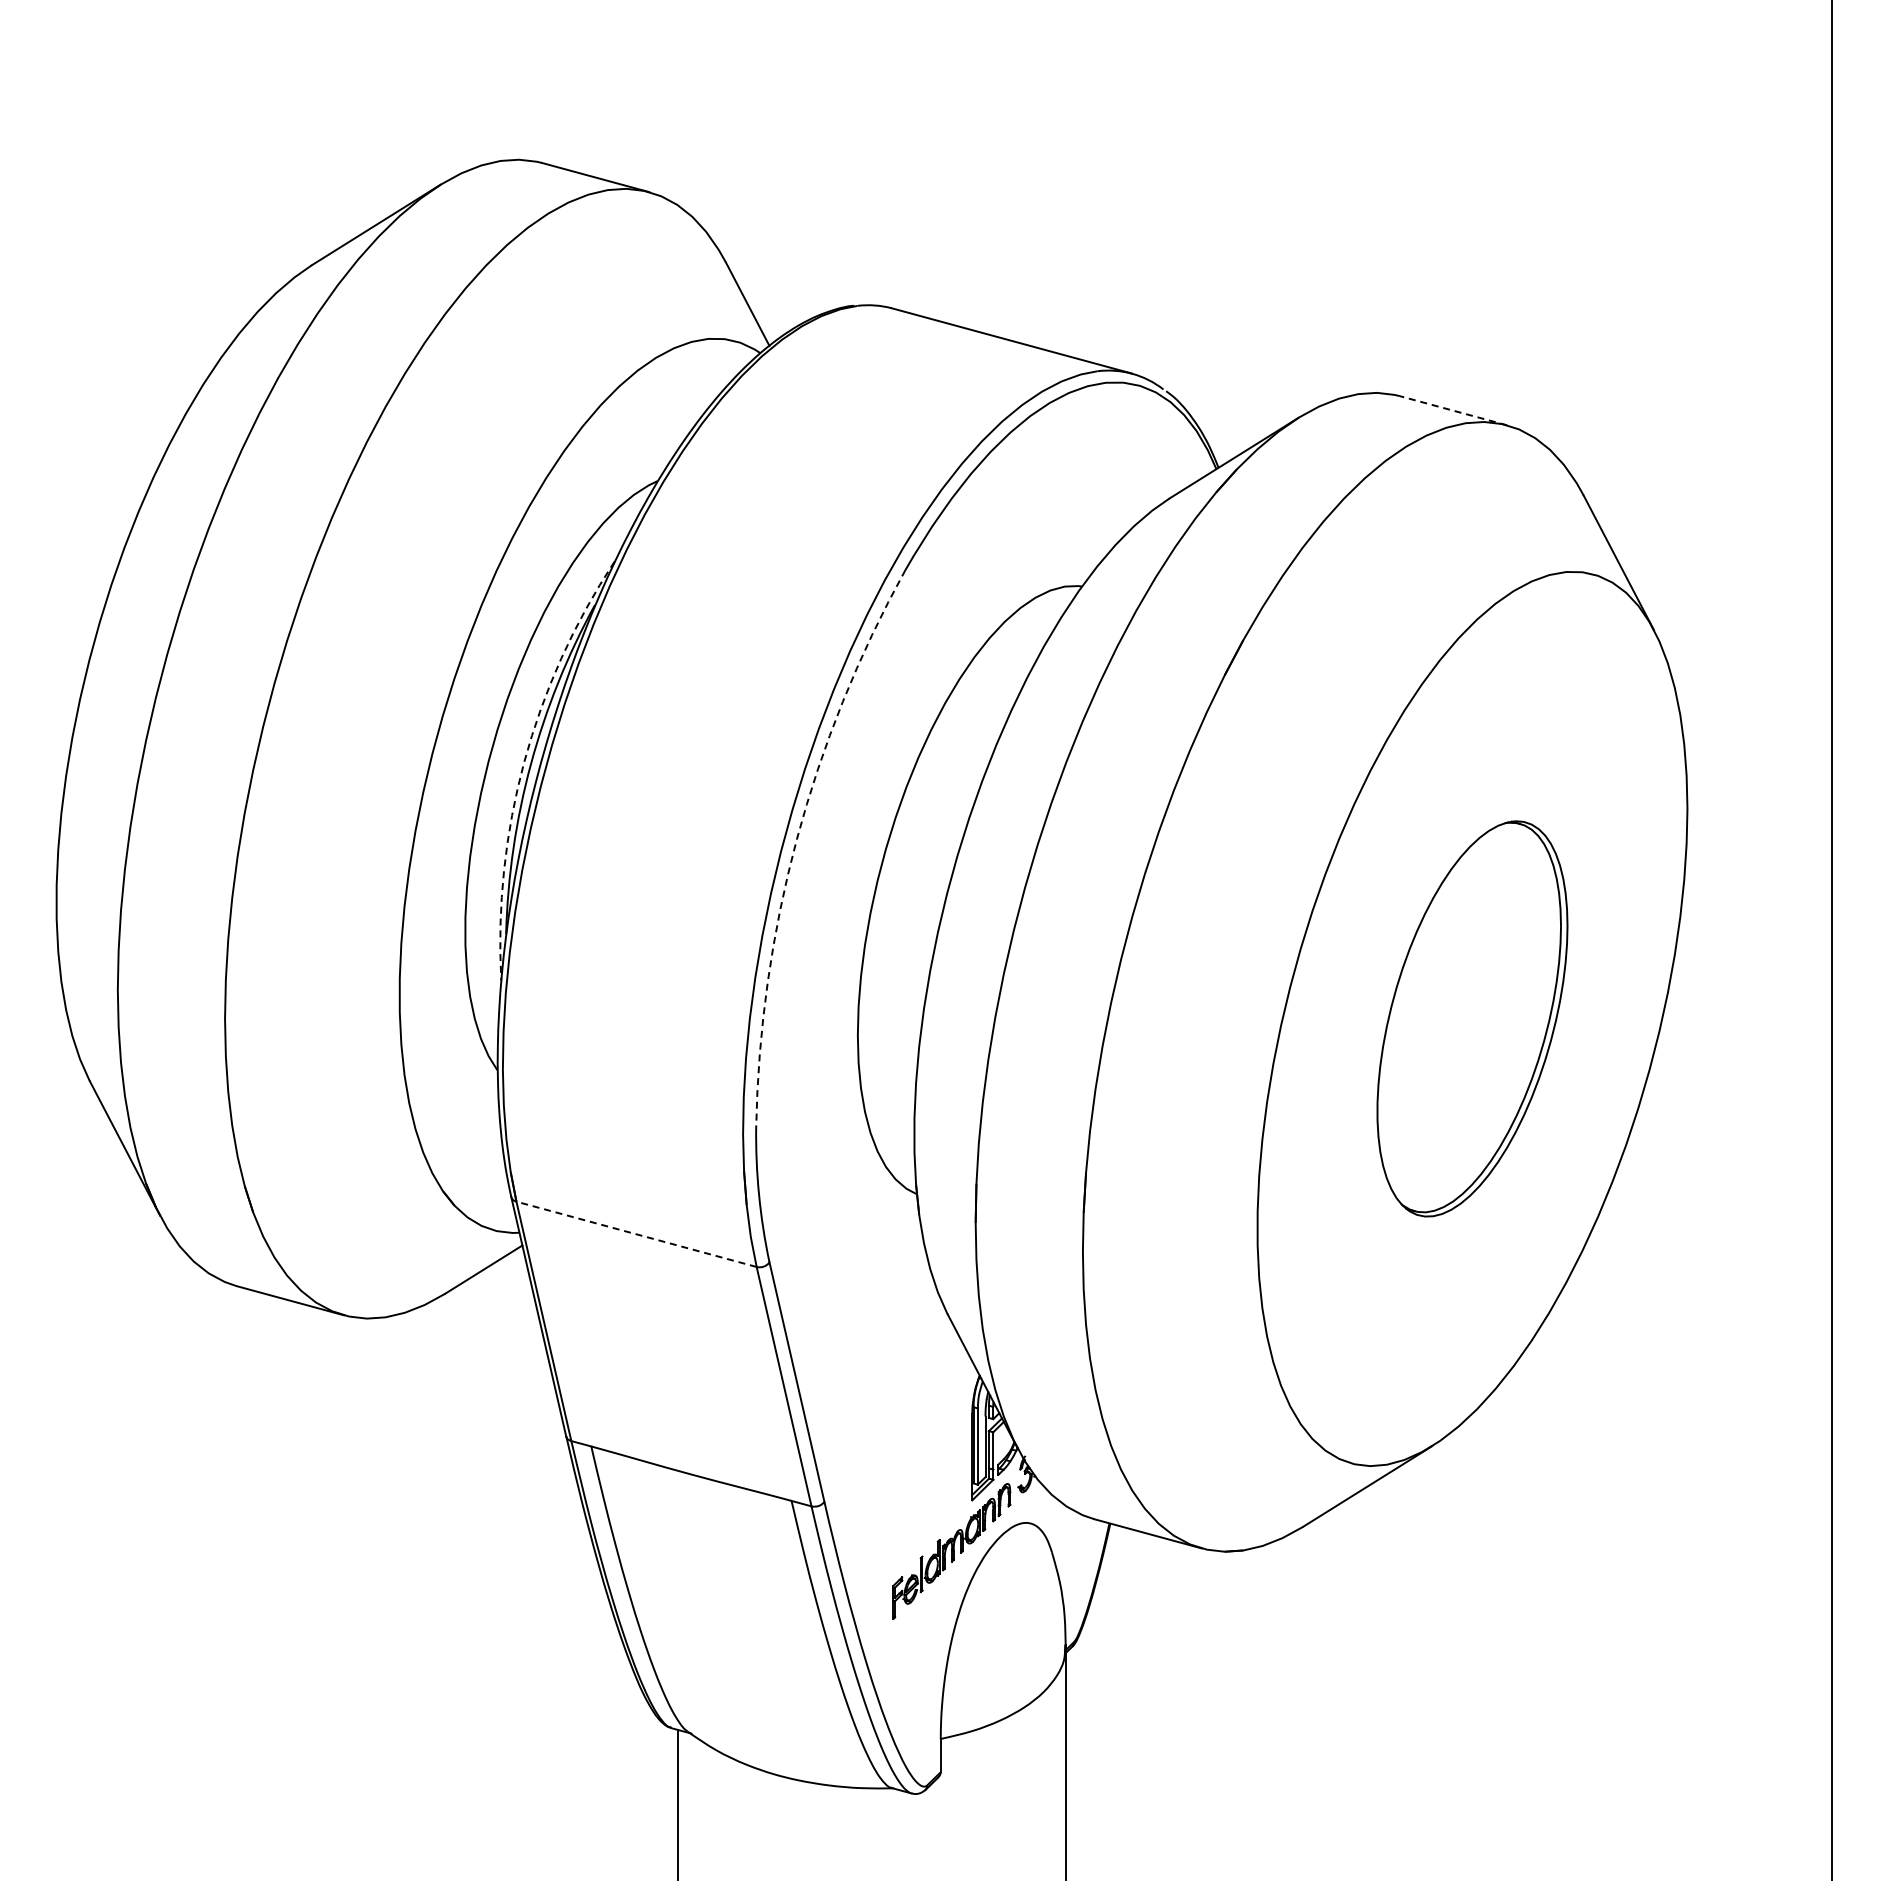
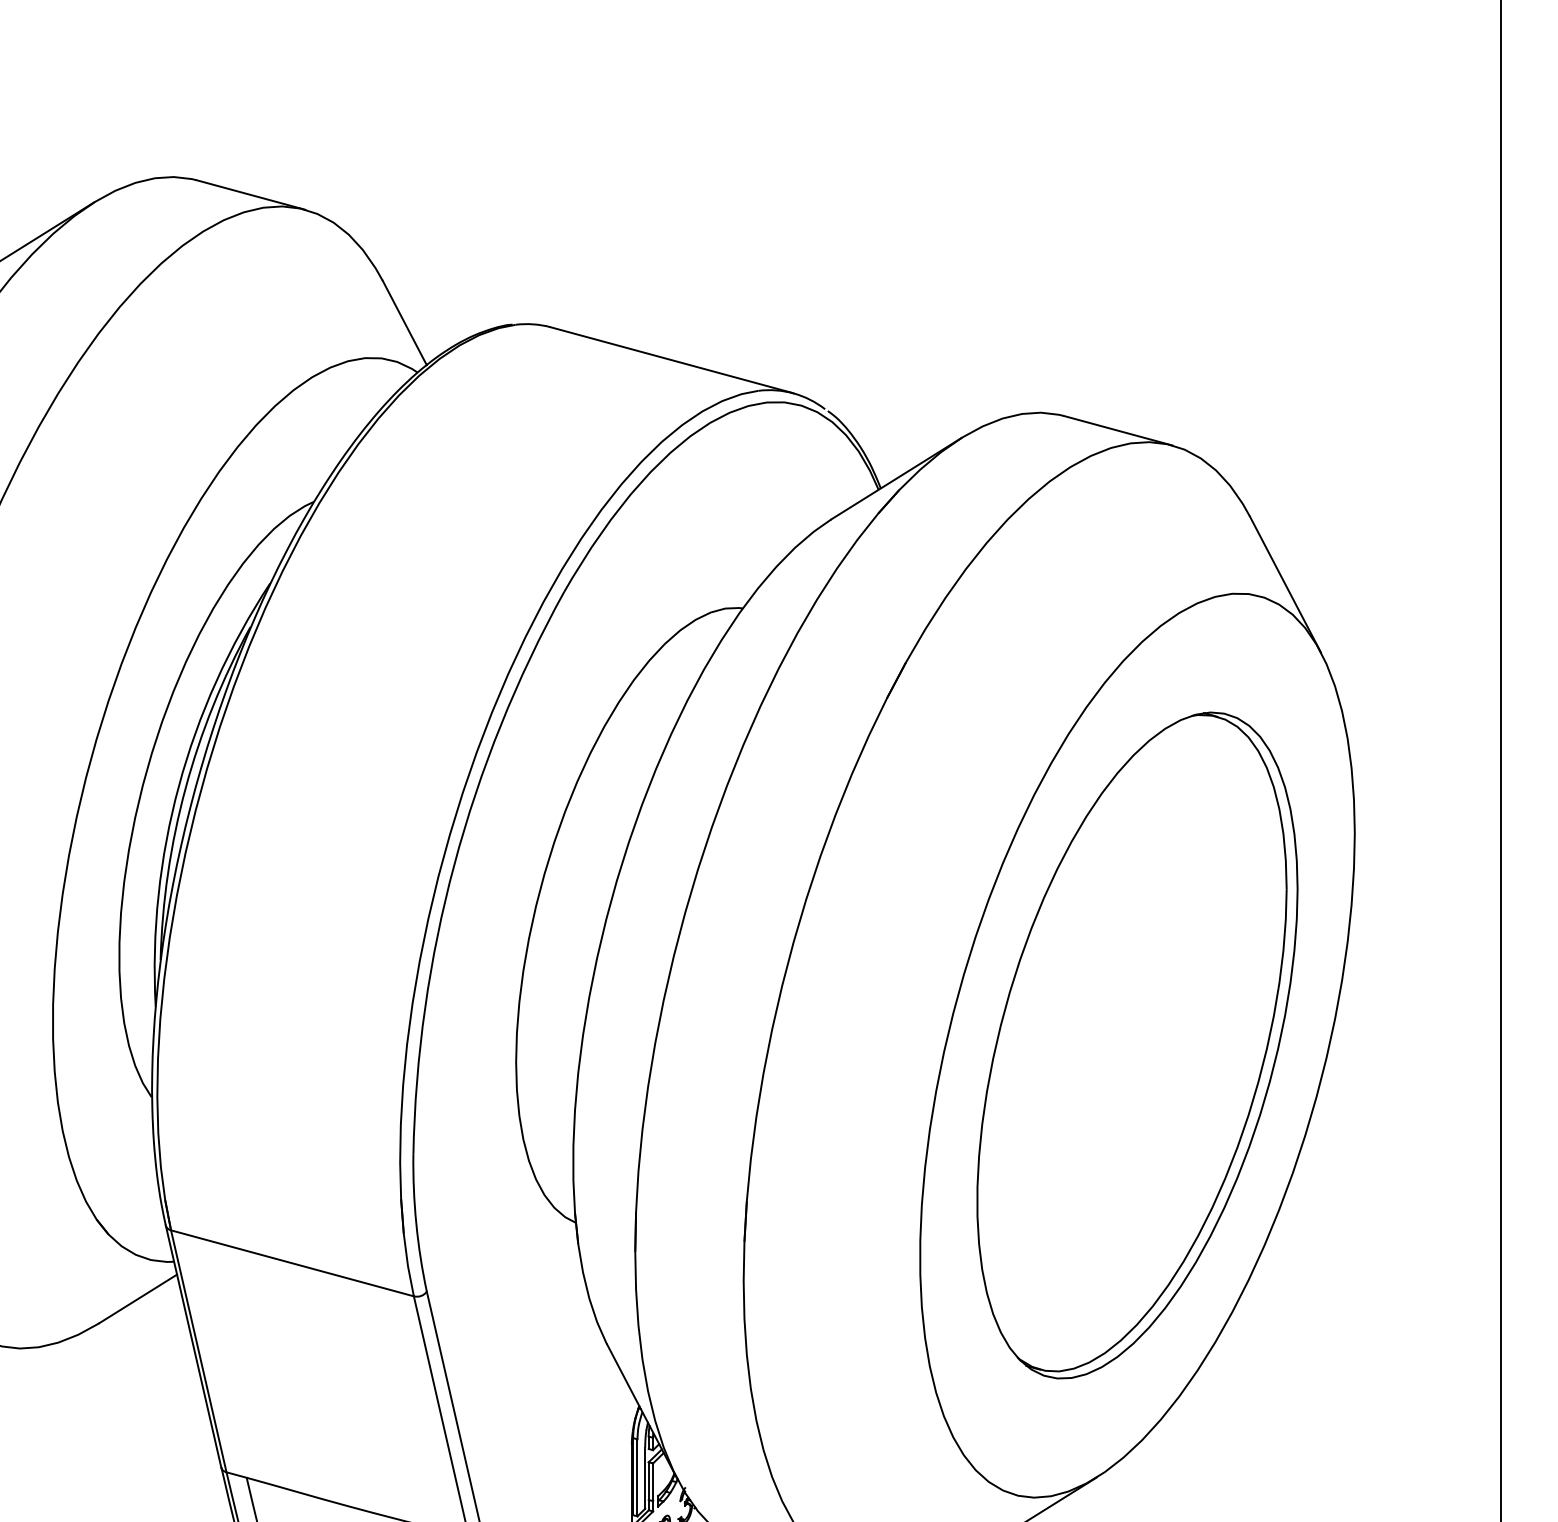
line: (1453, 410) -> (1118, 430), dashed -> solid
arc: (524, 762) -> (179, 786), dashed -> solid
arc: (796, 839) -> (454, 864), dashed -> solid
part: (1472, 1018) -> (1137, 1045), size x1.67
line: (636, 1234) -> (292, 1263), dashed -> solid

